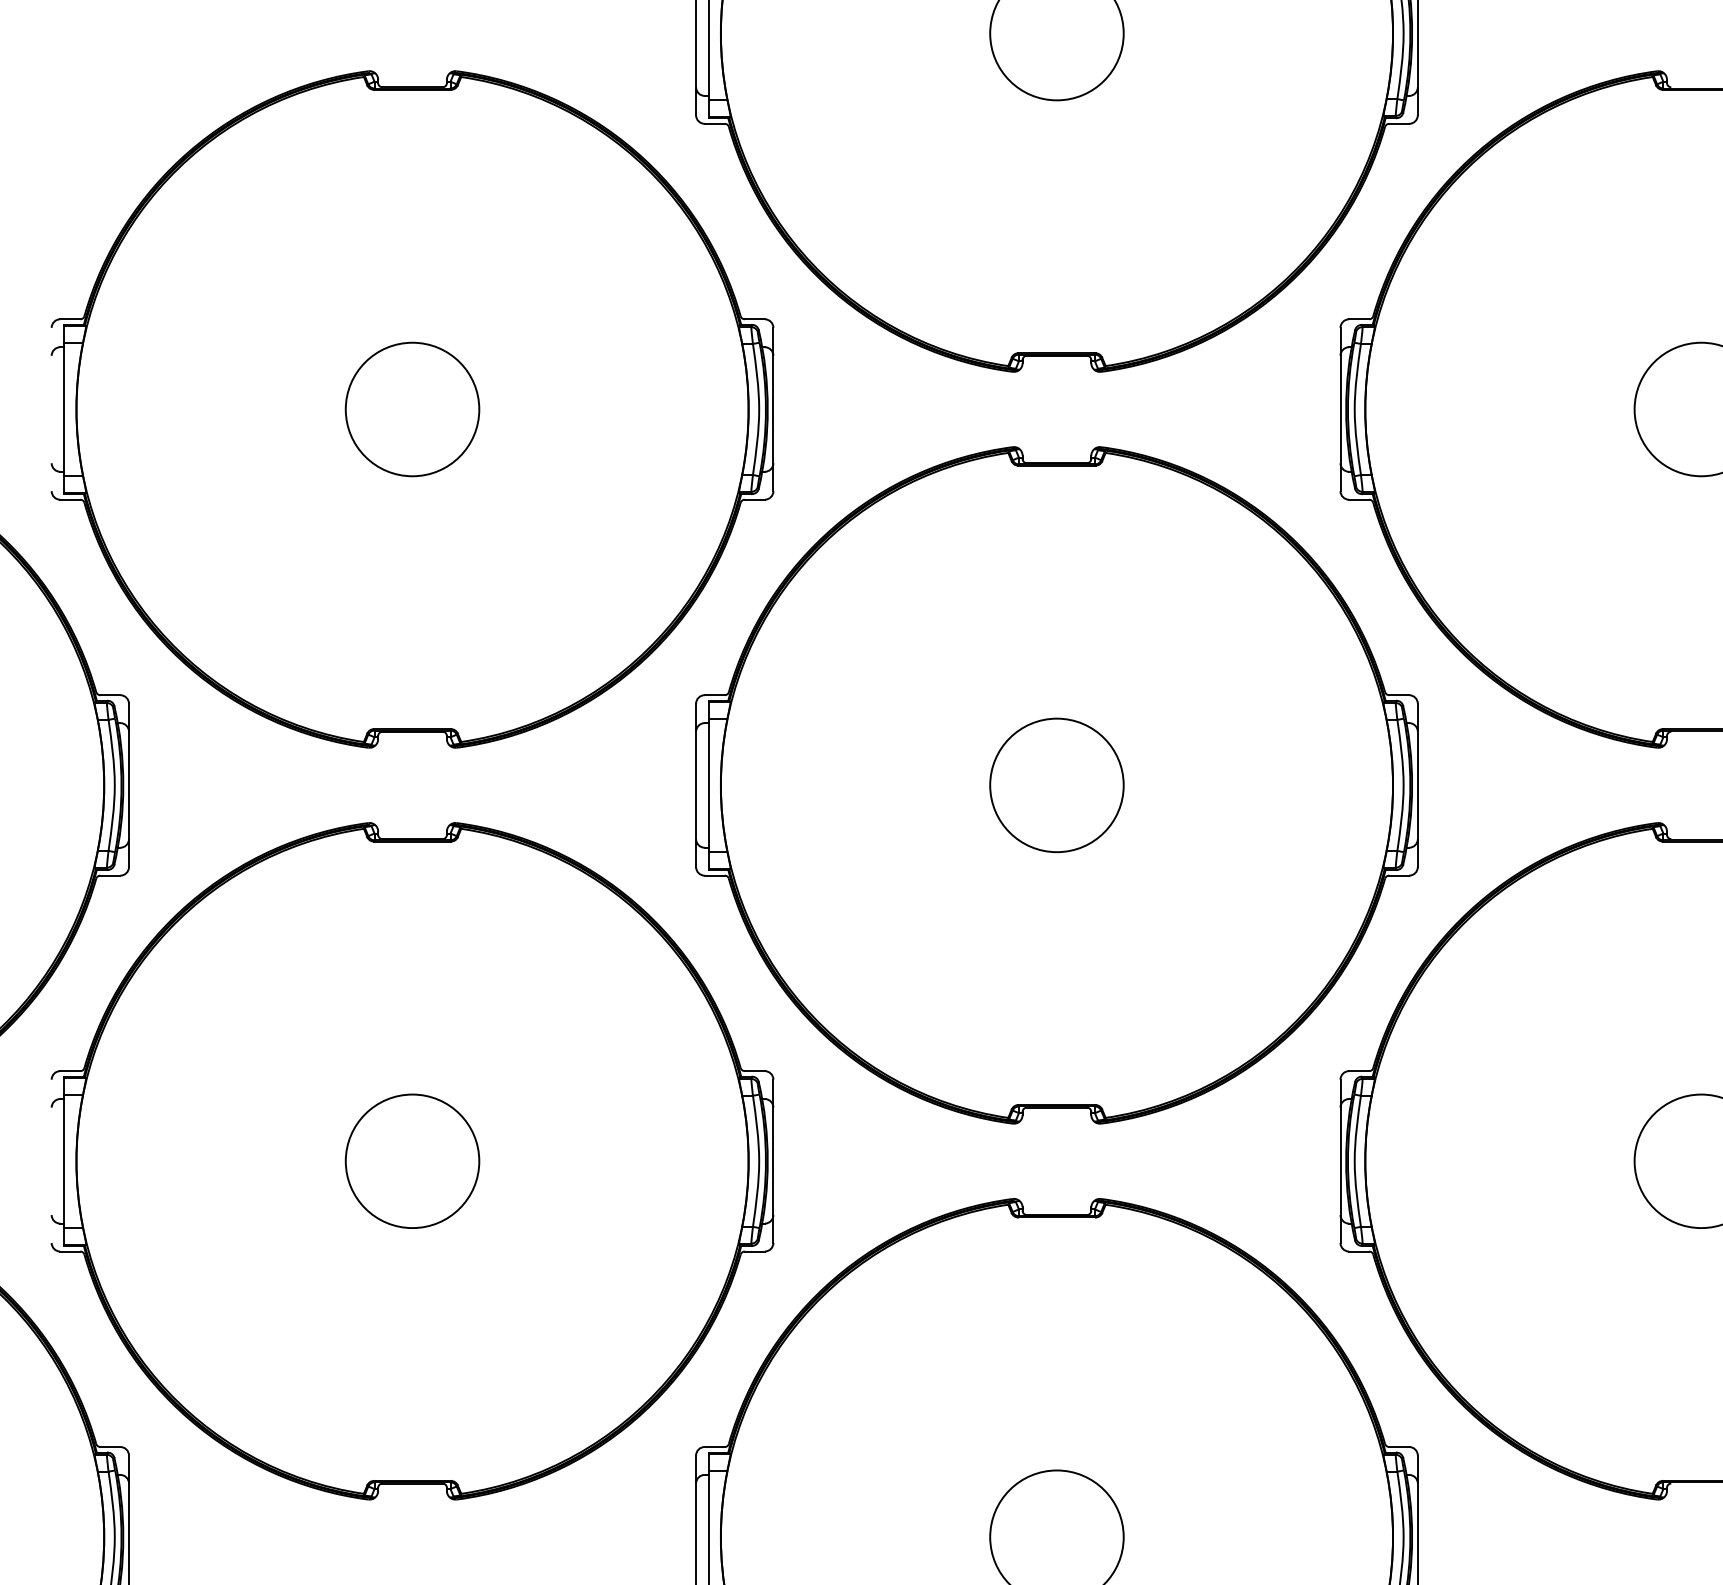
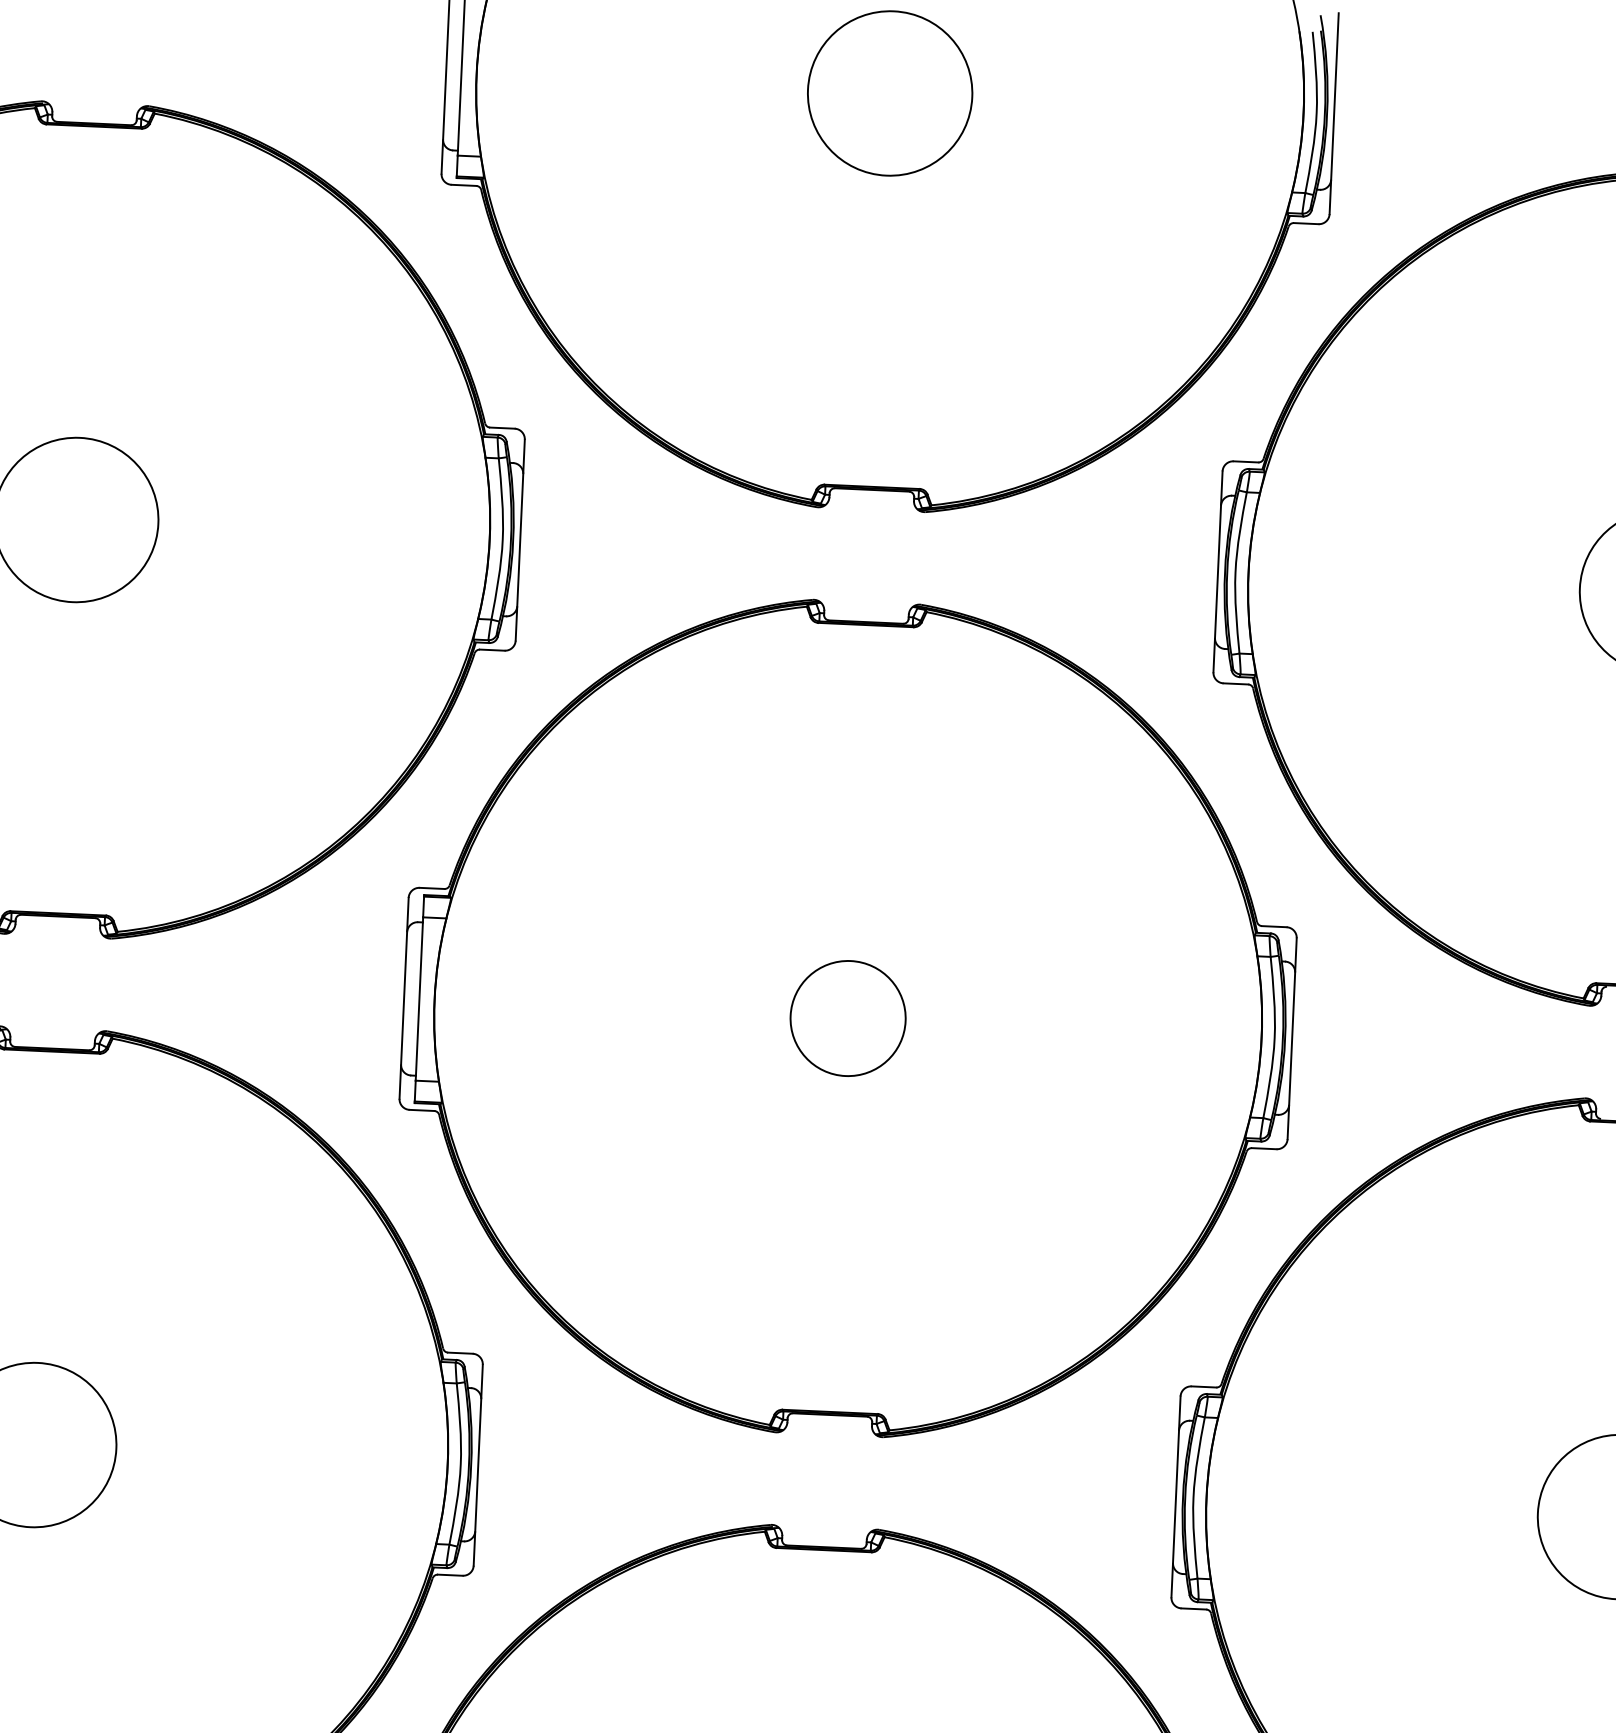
circle: (1056, 785) -> (847, 1018), size x0.7

